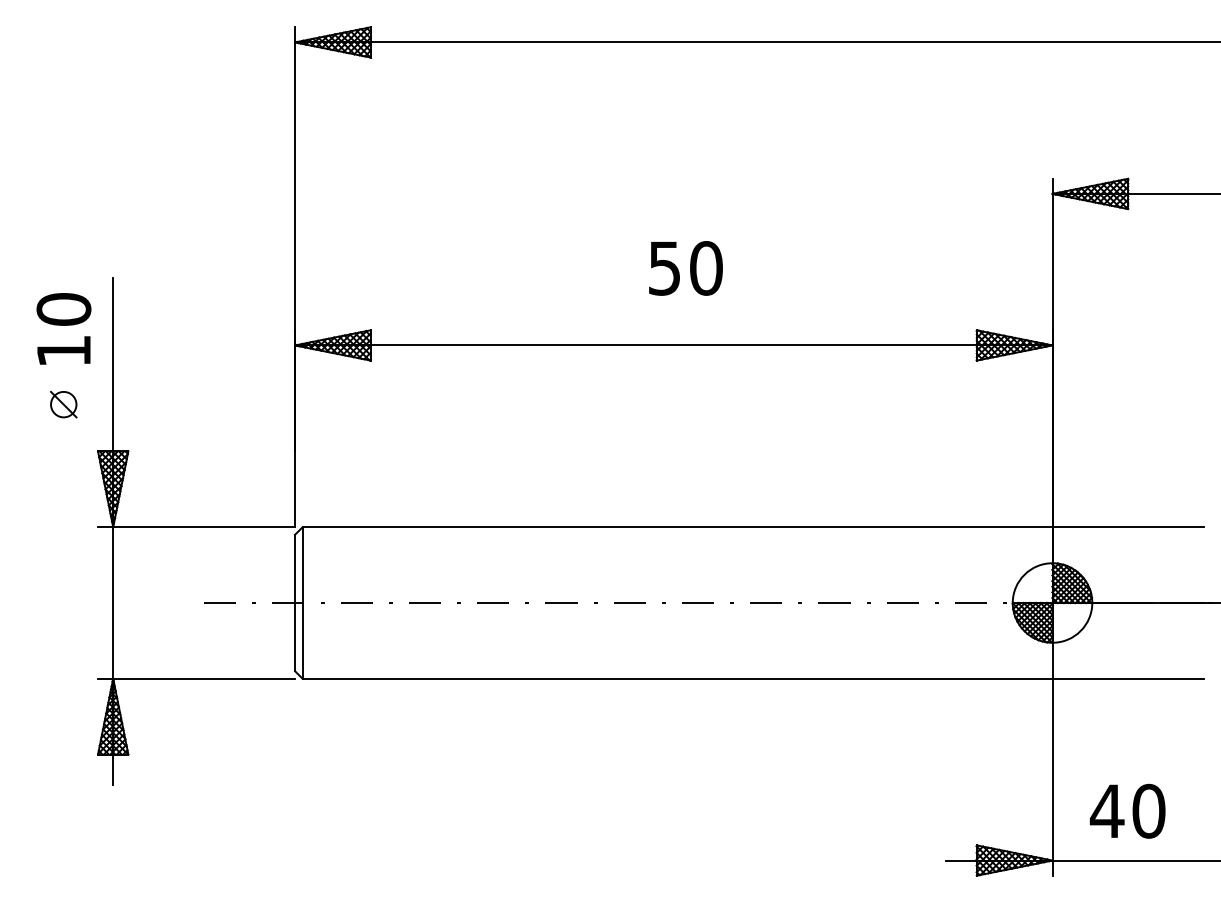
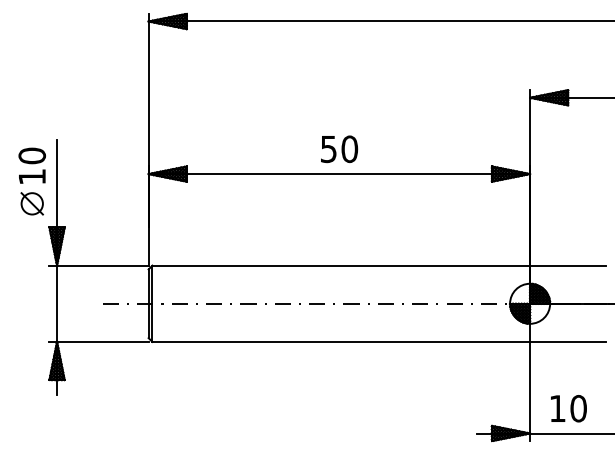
text: (685, 268) -> (339, 149), moved
part: (62, 403) -> (31, 203), size x1.67
text: (1106, 810) -> (557, 408), 40 -> 10

